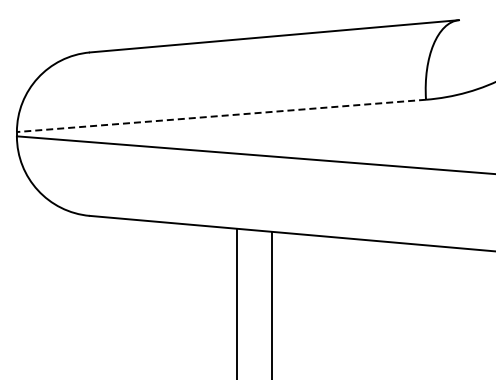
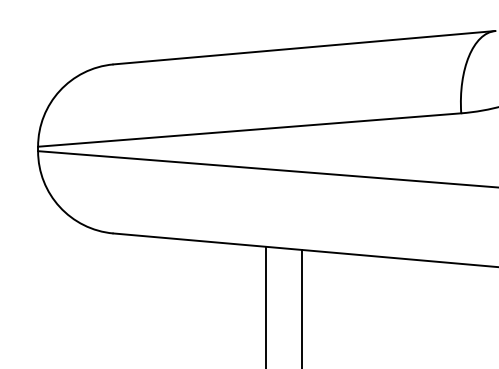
line: (220, 115) -> (248, 129), dashed -> solid

